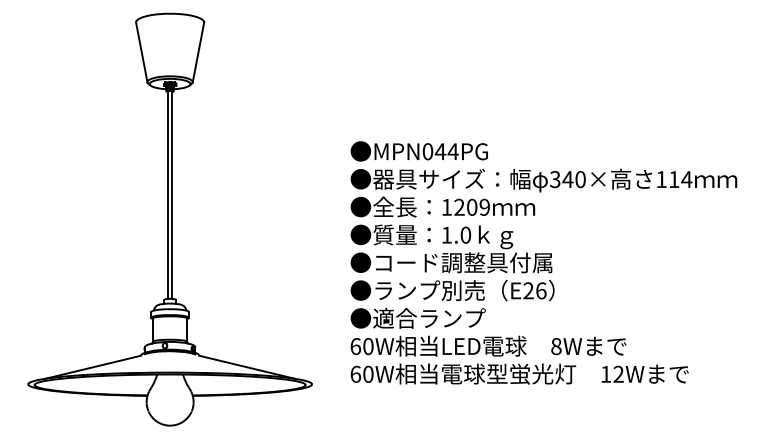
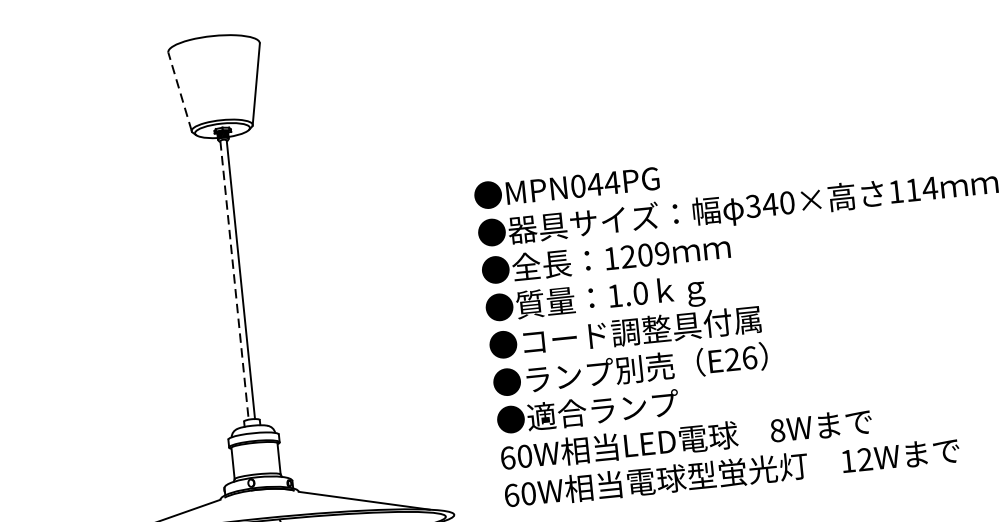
line: (141, 51) -> (179, 90), solid -> dashed
line: (167, 195) -> (234, 280), solid -> dashed

